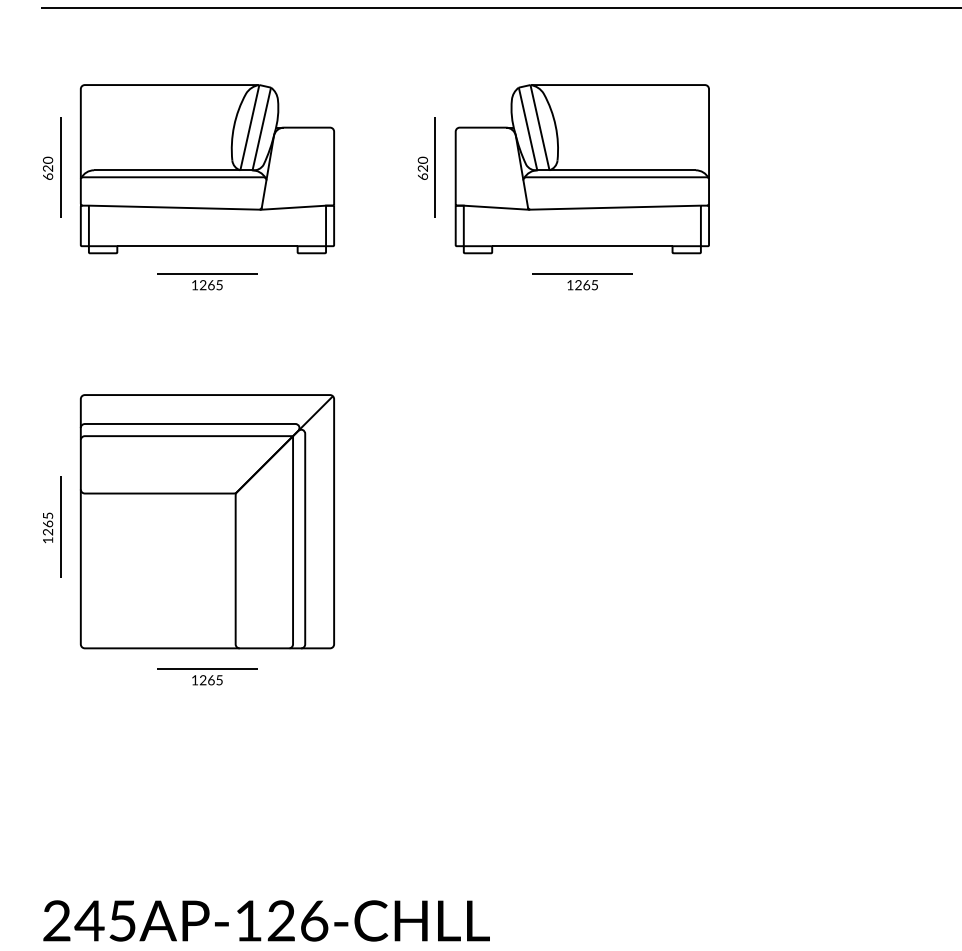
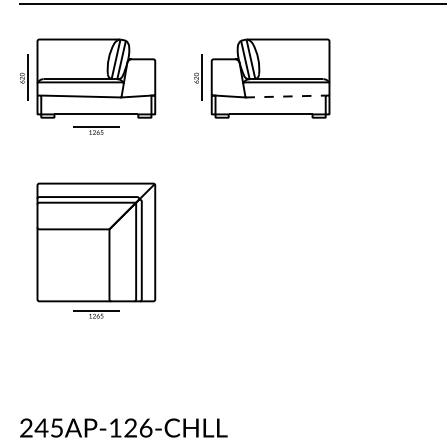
line: (616, 207) -> (286, 96), solid -> dashed
part: (582, 280) -> (270, 130), removed
part: (52, 526) -> (24, 244), removed

